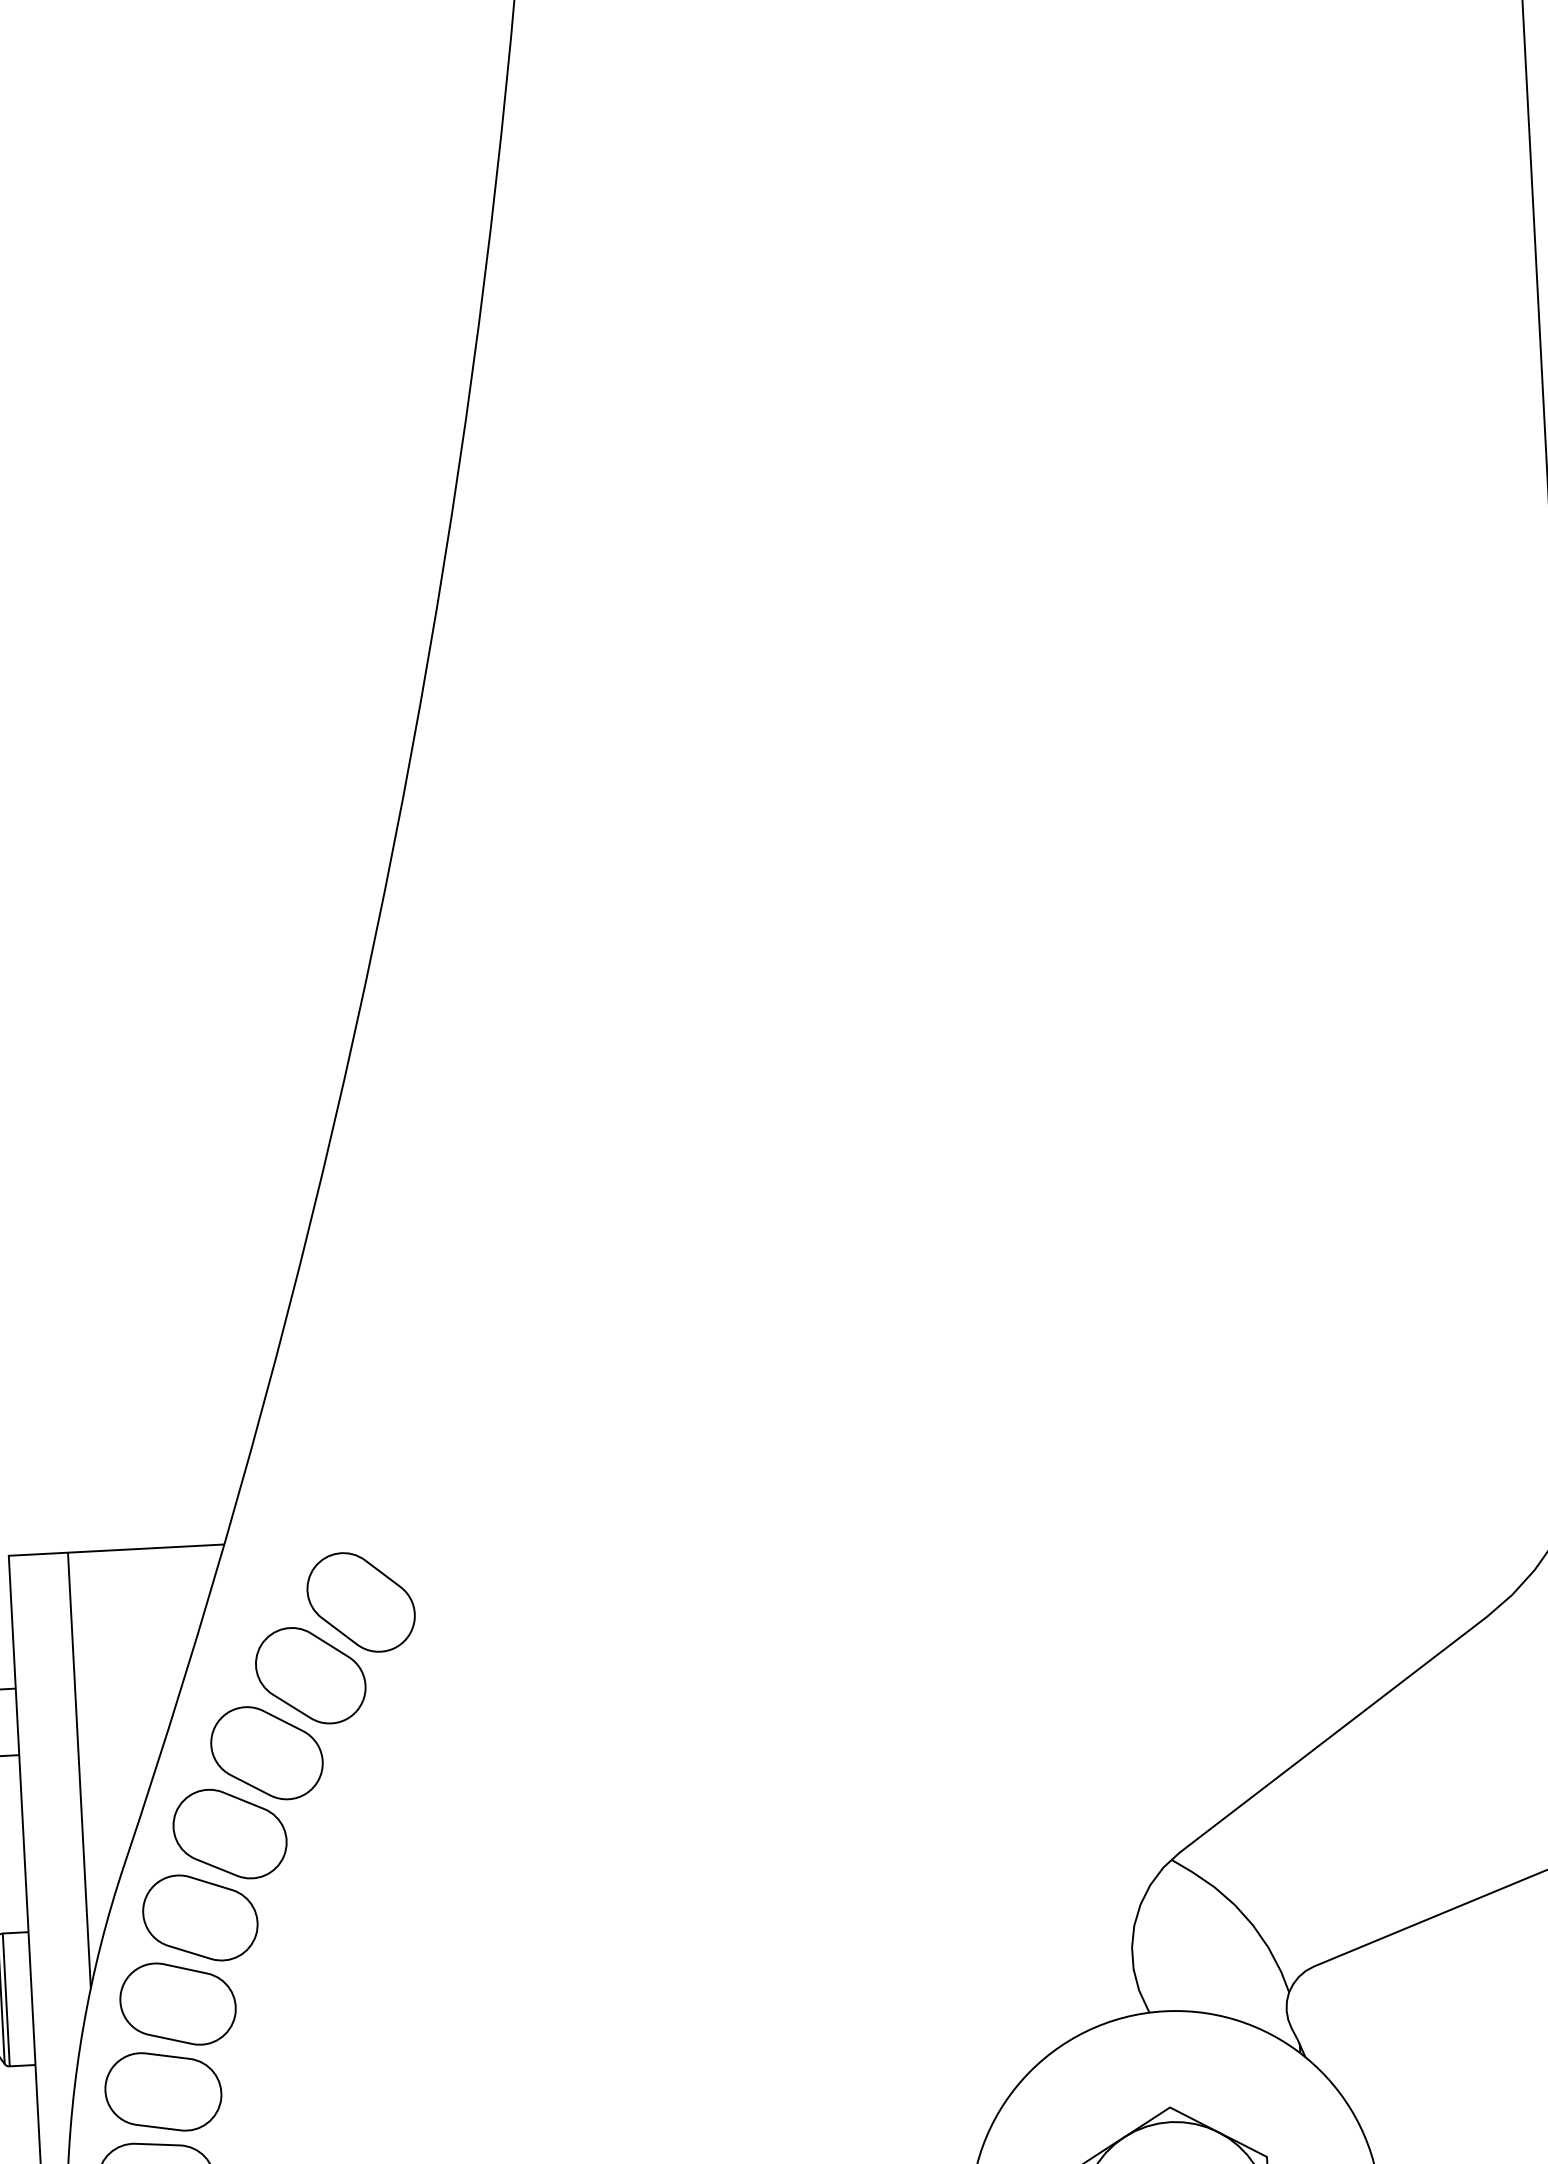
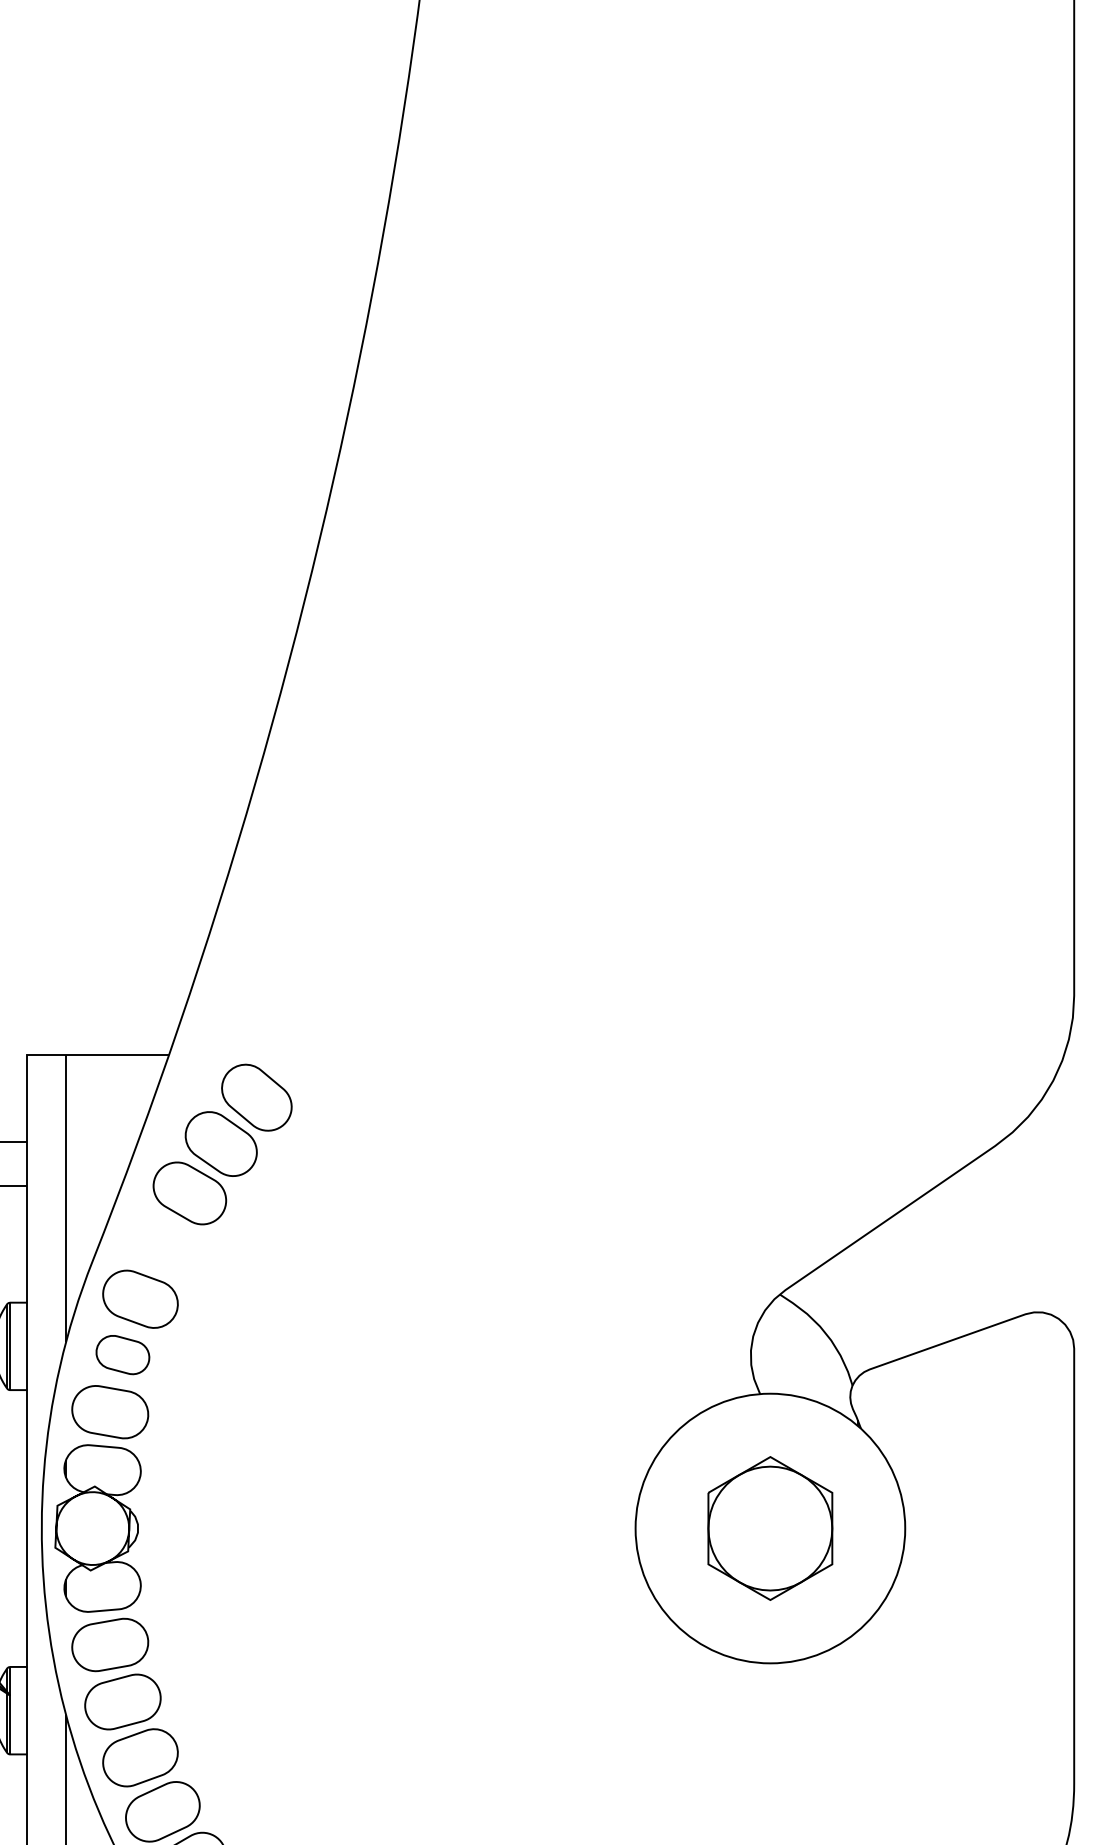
part: (229, 1832) -> (162, 1244), removed
part: (177, 2003) -> (122, 1354), size x0.7

